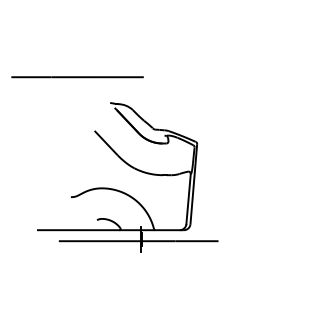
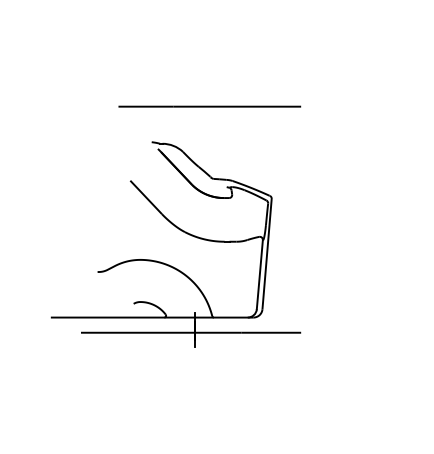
line: (77, 77) -> (209, 106), moved

